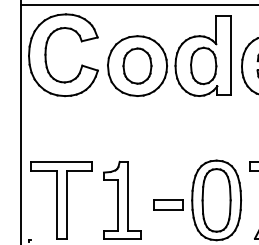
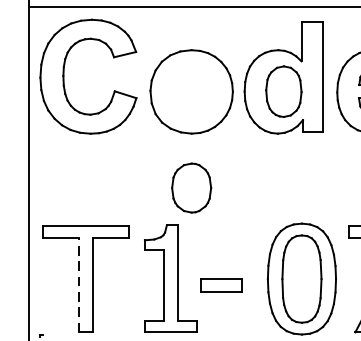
part: (137, 65) -> (191, 187), moved
line: (56, 204) -> (78, 284), solid -> dashed
part: (168, 204) -> (220, 284), moved

